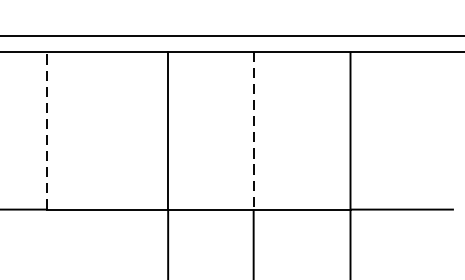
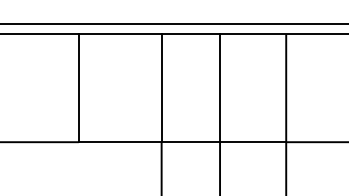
line: (46, 130) -> (78, 88), dashed -> solid
line: (254, 130) -> (220, 88), dashed -> solid

